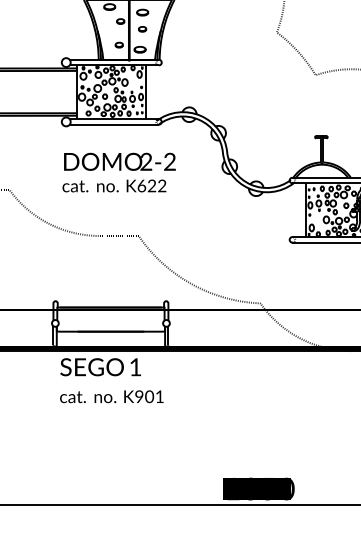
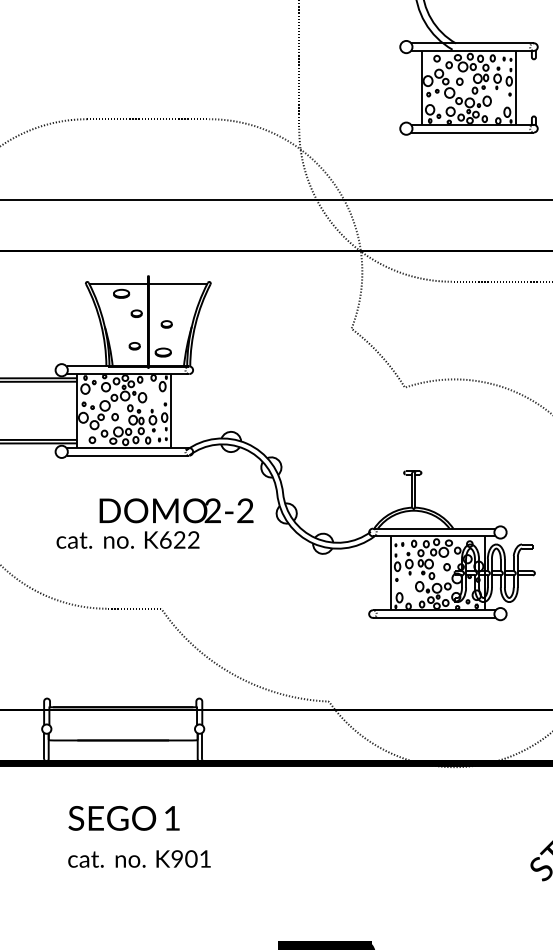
part: (142, 12) -> (166, 301), removed
text: (119, 161) -> (176, 510), moved
text: (111, 380) -> (139, 836), moved

